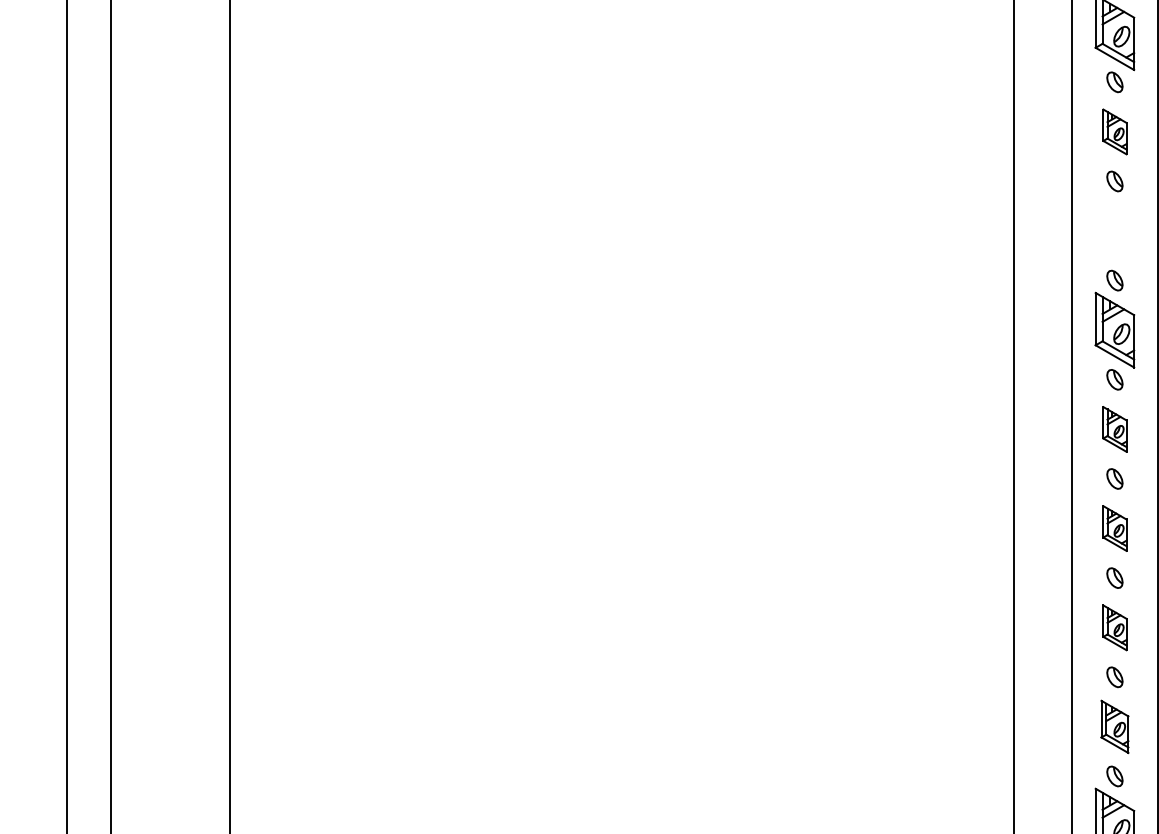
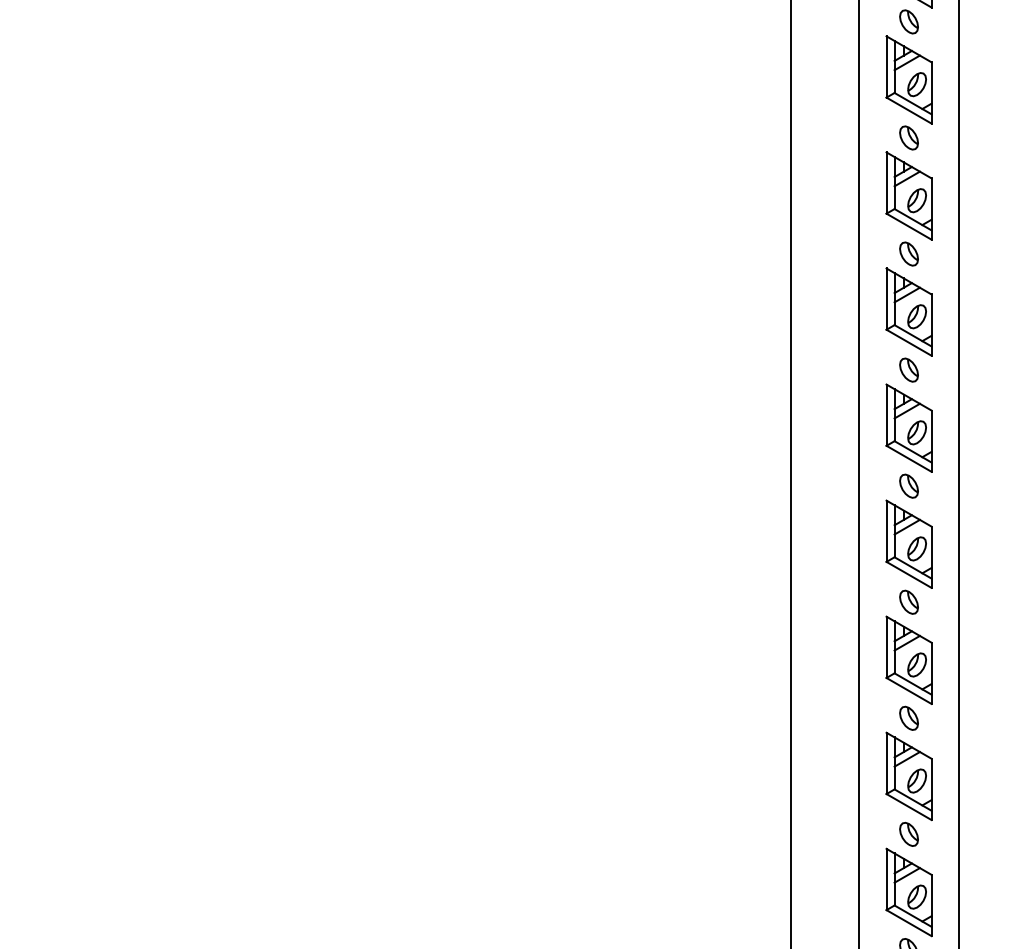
part: (1114, 131) -> (908, 195), size x1.67
part: (1114, 230) -> (908, 311), added
part: (1114, 429) -> (908, 544), size x1.67
part: (1114, 528) -> (908, 660), size x1.67
part: (1114, 627) -> (908, 776), size x1.67
part: (1114, 726) -> (908, 892), size x1.43

